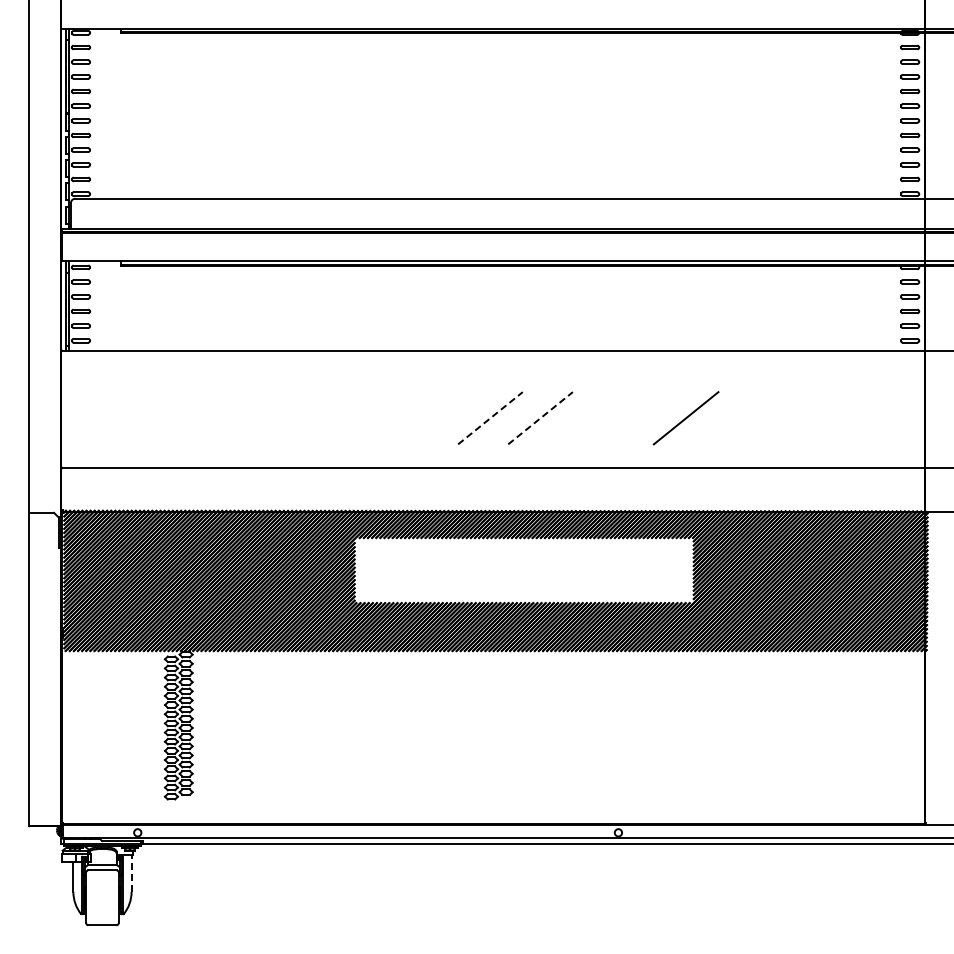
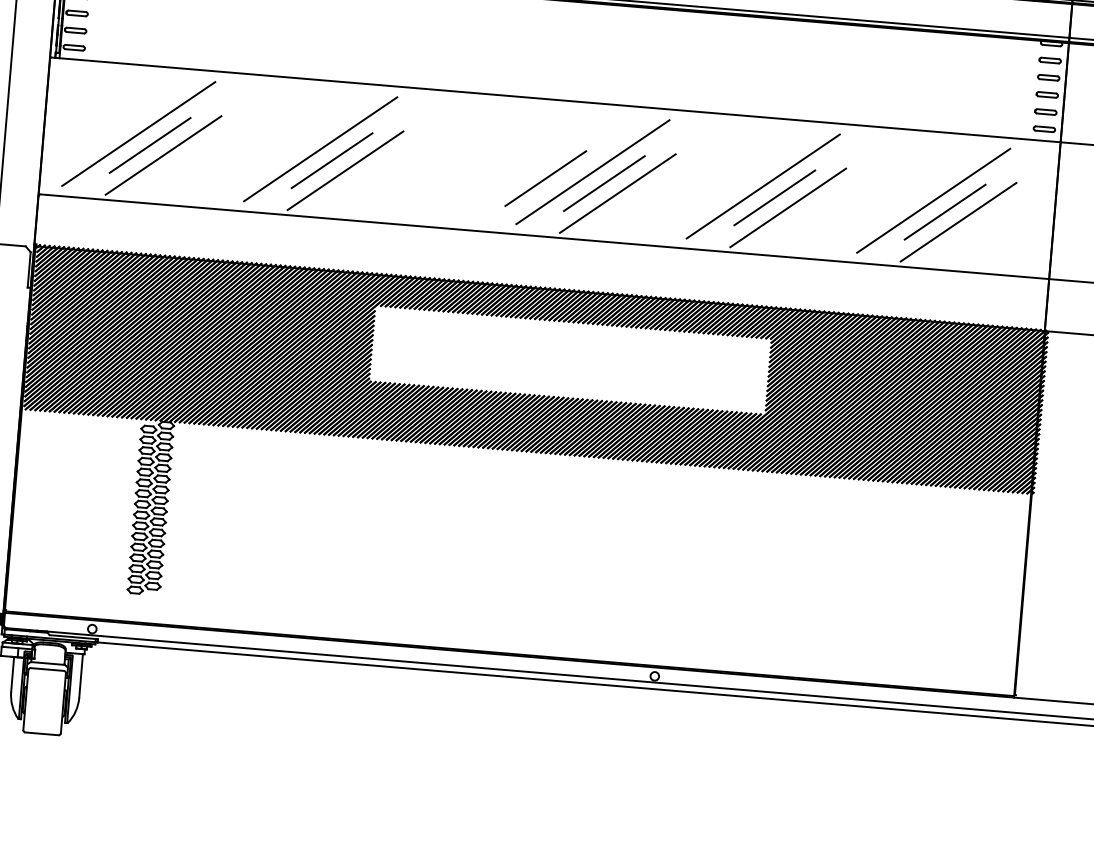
line: (141, 408) -> (138, 132), added
line: (297, 408) -> (320, 148), added
line: (529, 408) -> (592, 171), added
line: (675, 408) -> (763, 185), added
line: (820, 408) -> (932, 199), added
line: (152, 418) -> (150, 145), added
line: (307, 418) -> (331, 160), added
line: (490, 418) -> (545, 178), dashed -> solid
line: (540, 418) -> (604, 183), dashed -> solid
line: (831, 418) -> (944, 212), added
line: (164, 425) -> (163, 155), added
line: (319, 425) -> (345, 170), added
line: (552, 425) -> (617, 193), added
line: (697, 425) -> (787, 207), added
line: (843, 425) -> (958, 221), added
line: (131, 873) -> (80, 676), dashed -> solid

